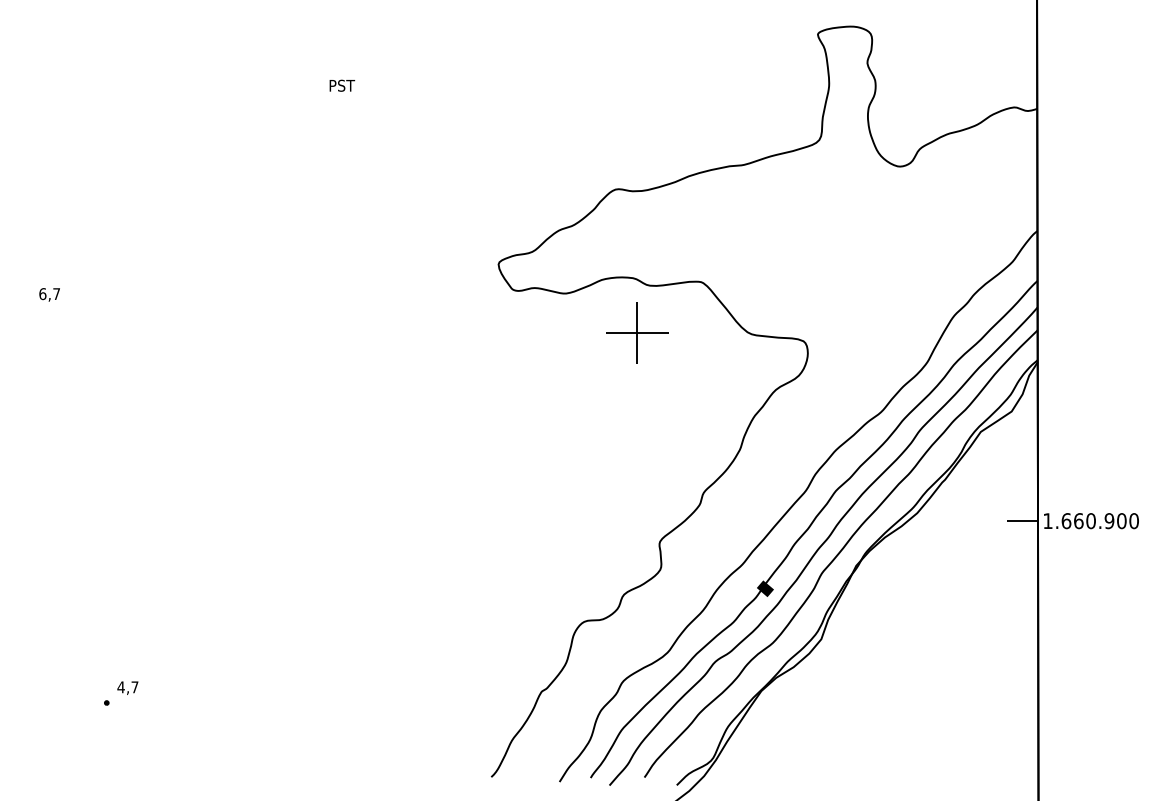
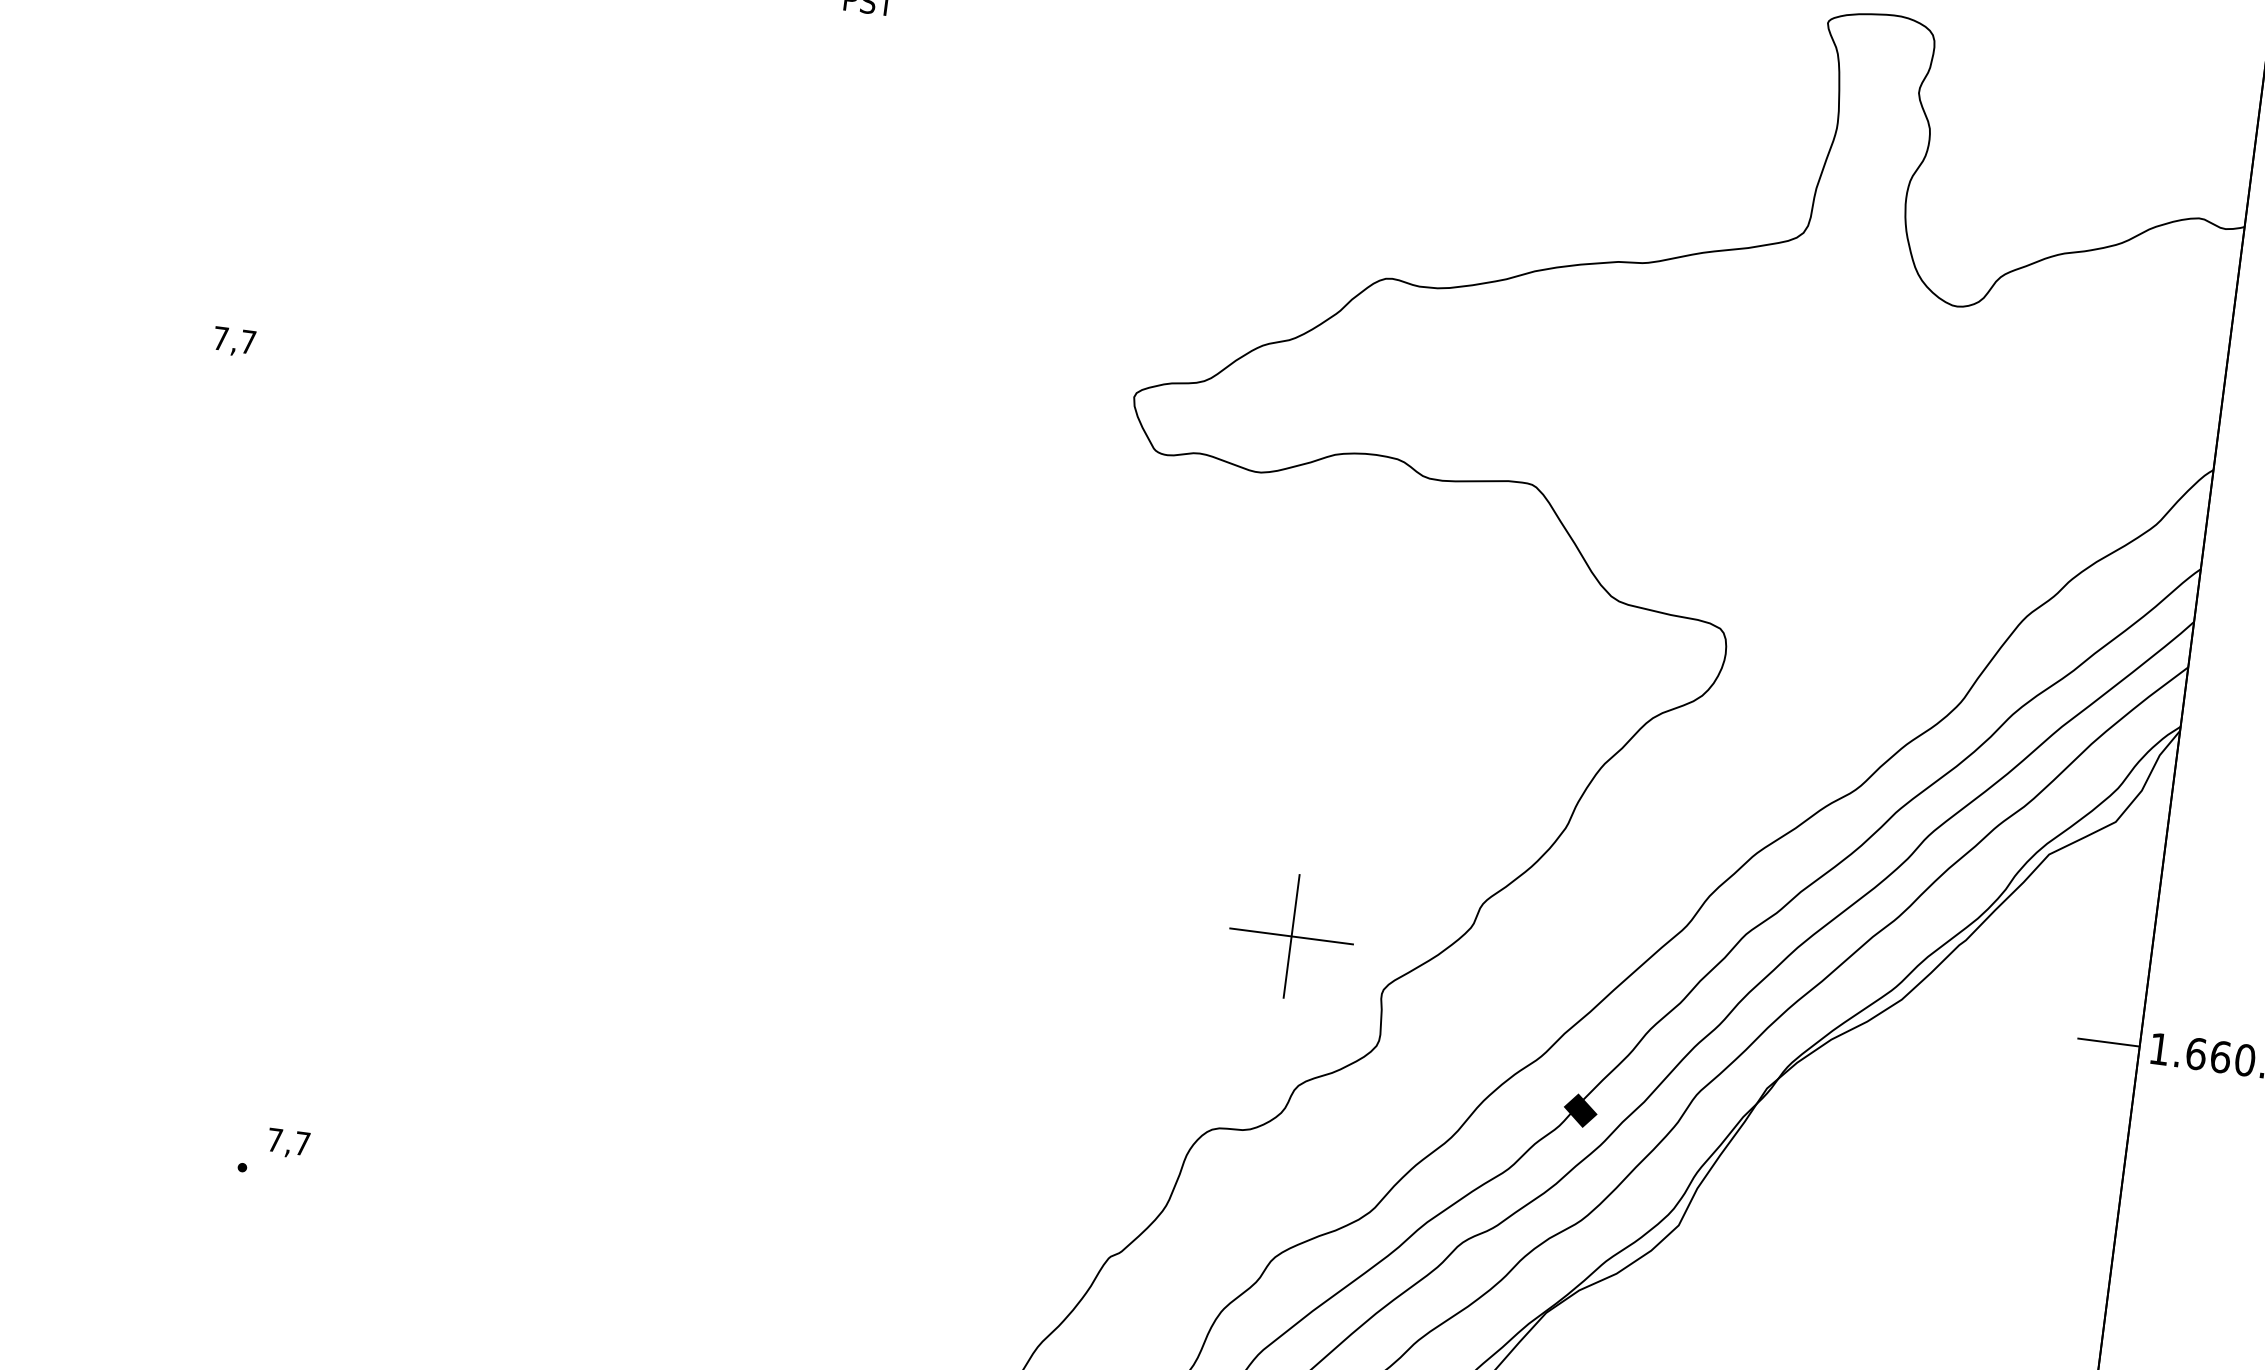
text: (42, 294) -> (220, 339), 6,7 -> 7,7
part: (637, 332) -> (1292, 935), moved
text: (120, 687) -> (273, 1140), 4,7 -> 7,7

